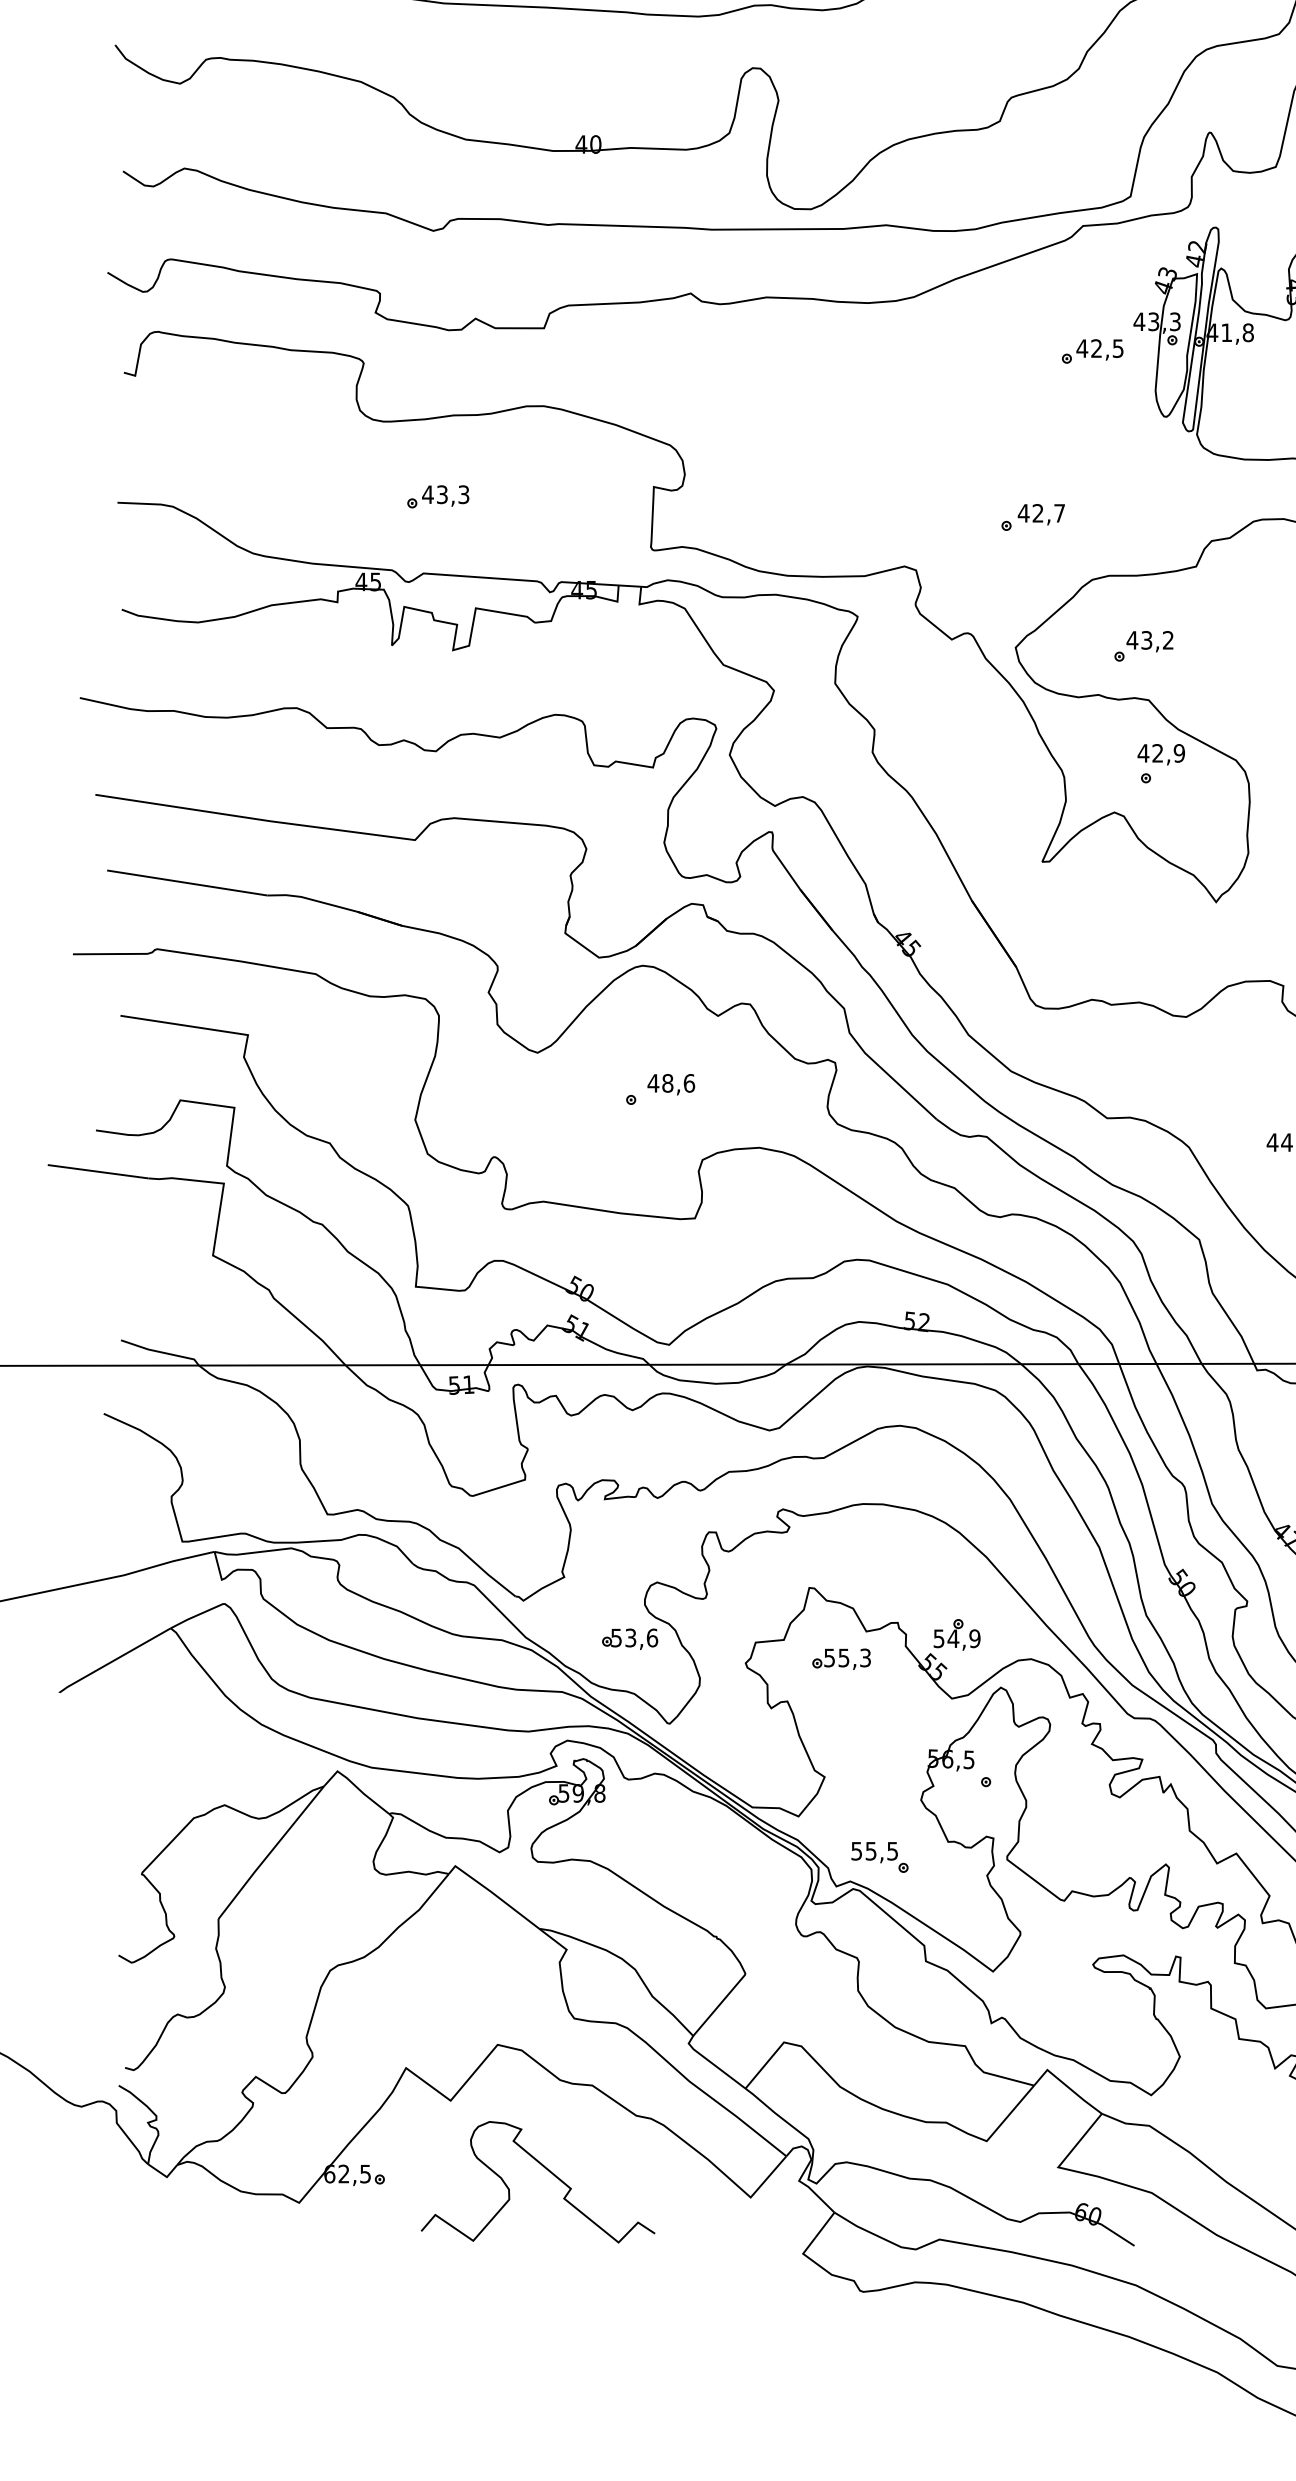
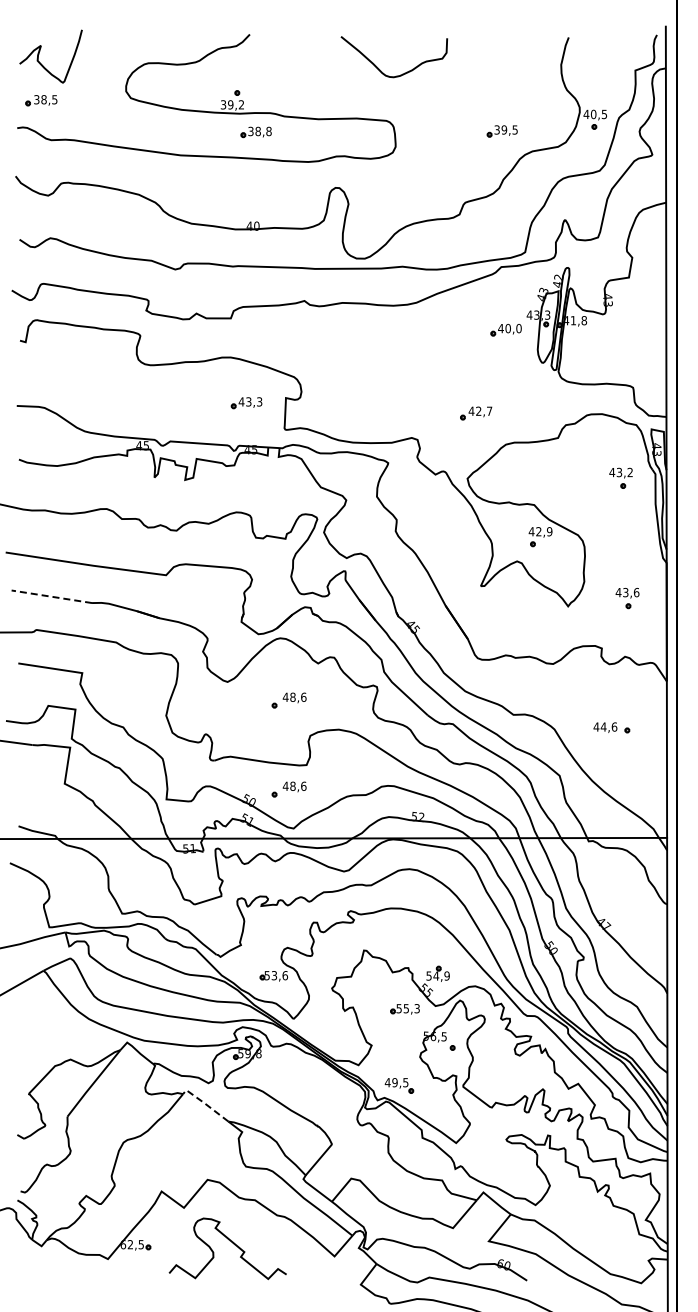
text: (1107, 348) -> (513, 328), 42,5 -> 40,0
part: (437, 497) -> (246, 403), moved
part: (1143, 647) -> (531, 478), removed
line: (186, 882) -> (51, 596), solid -> dashed
part: (658, 1267) -> (288, 789), added
part: (840, 1659) -> (404, 1009), moved
text: (862, 1850) -> (390, 1082), 55,5 -> 49,5
line: (491, 1890) -> (204, 1102), solid -> dashed

